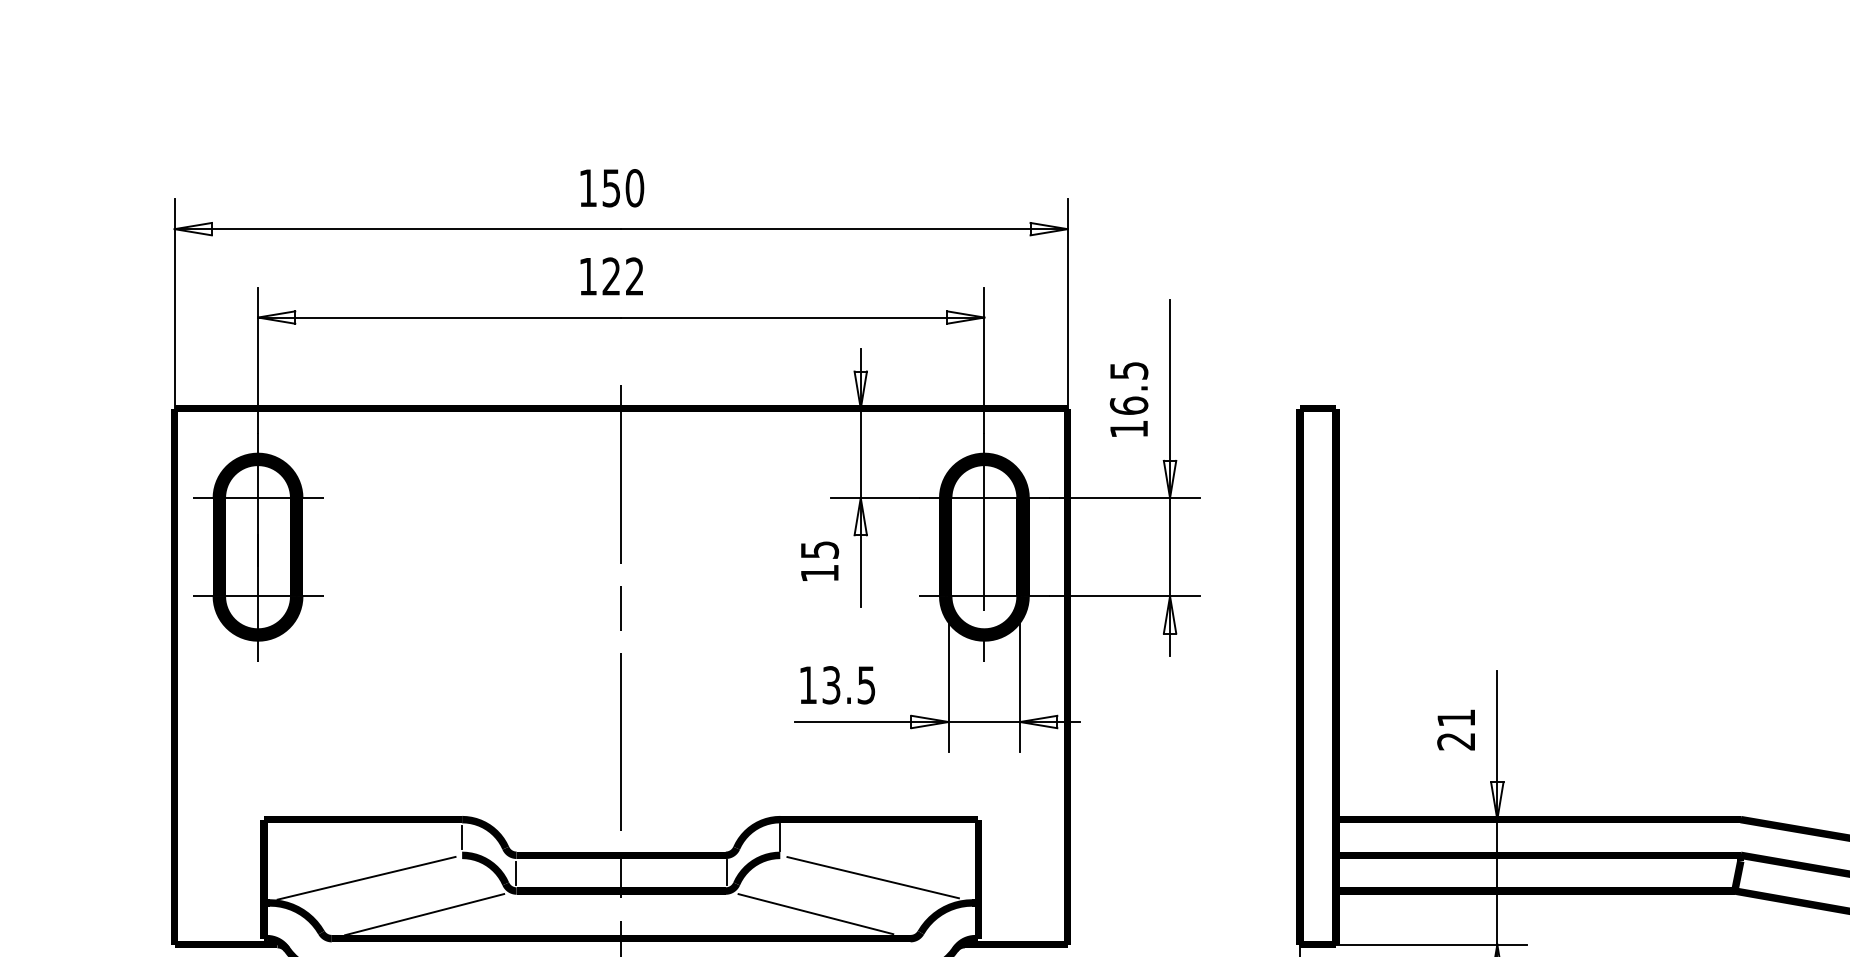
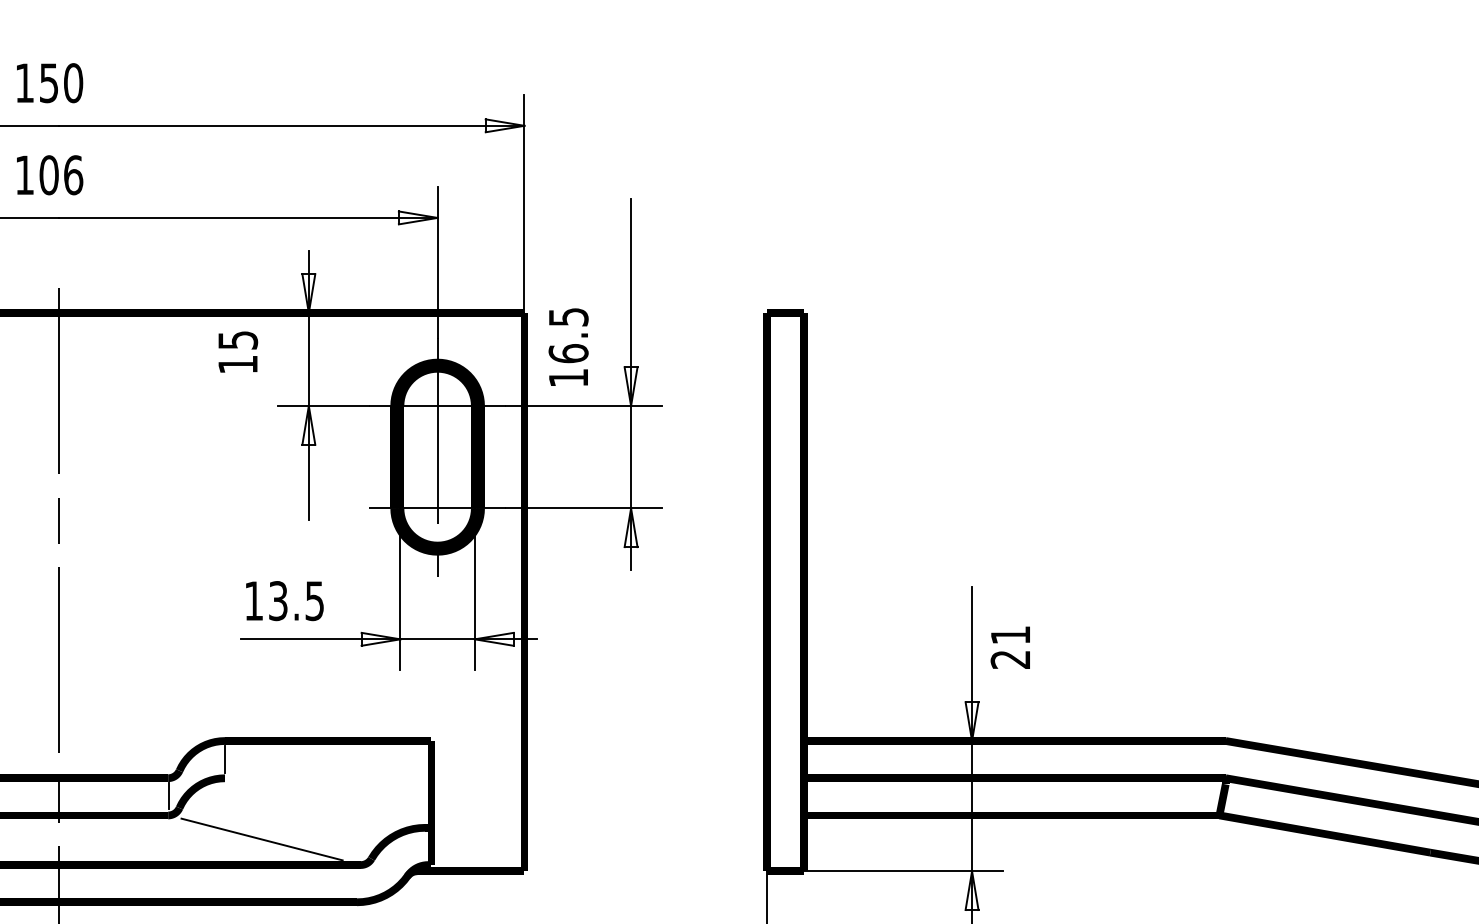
text: (623, 276) -> (61, 175), 122 -> 106
text: (1128, 399) -> (567, 347), moved
text: (820, 560) -> (238, 351), moved
text: (1455, 729) -> (1009, 647), moved
line: (872, 877) -> (321, 801), removed

